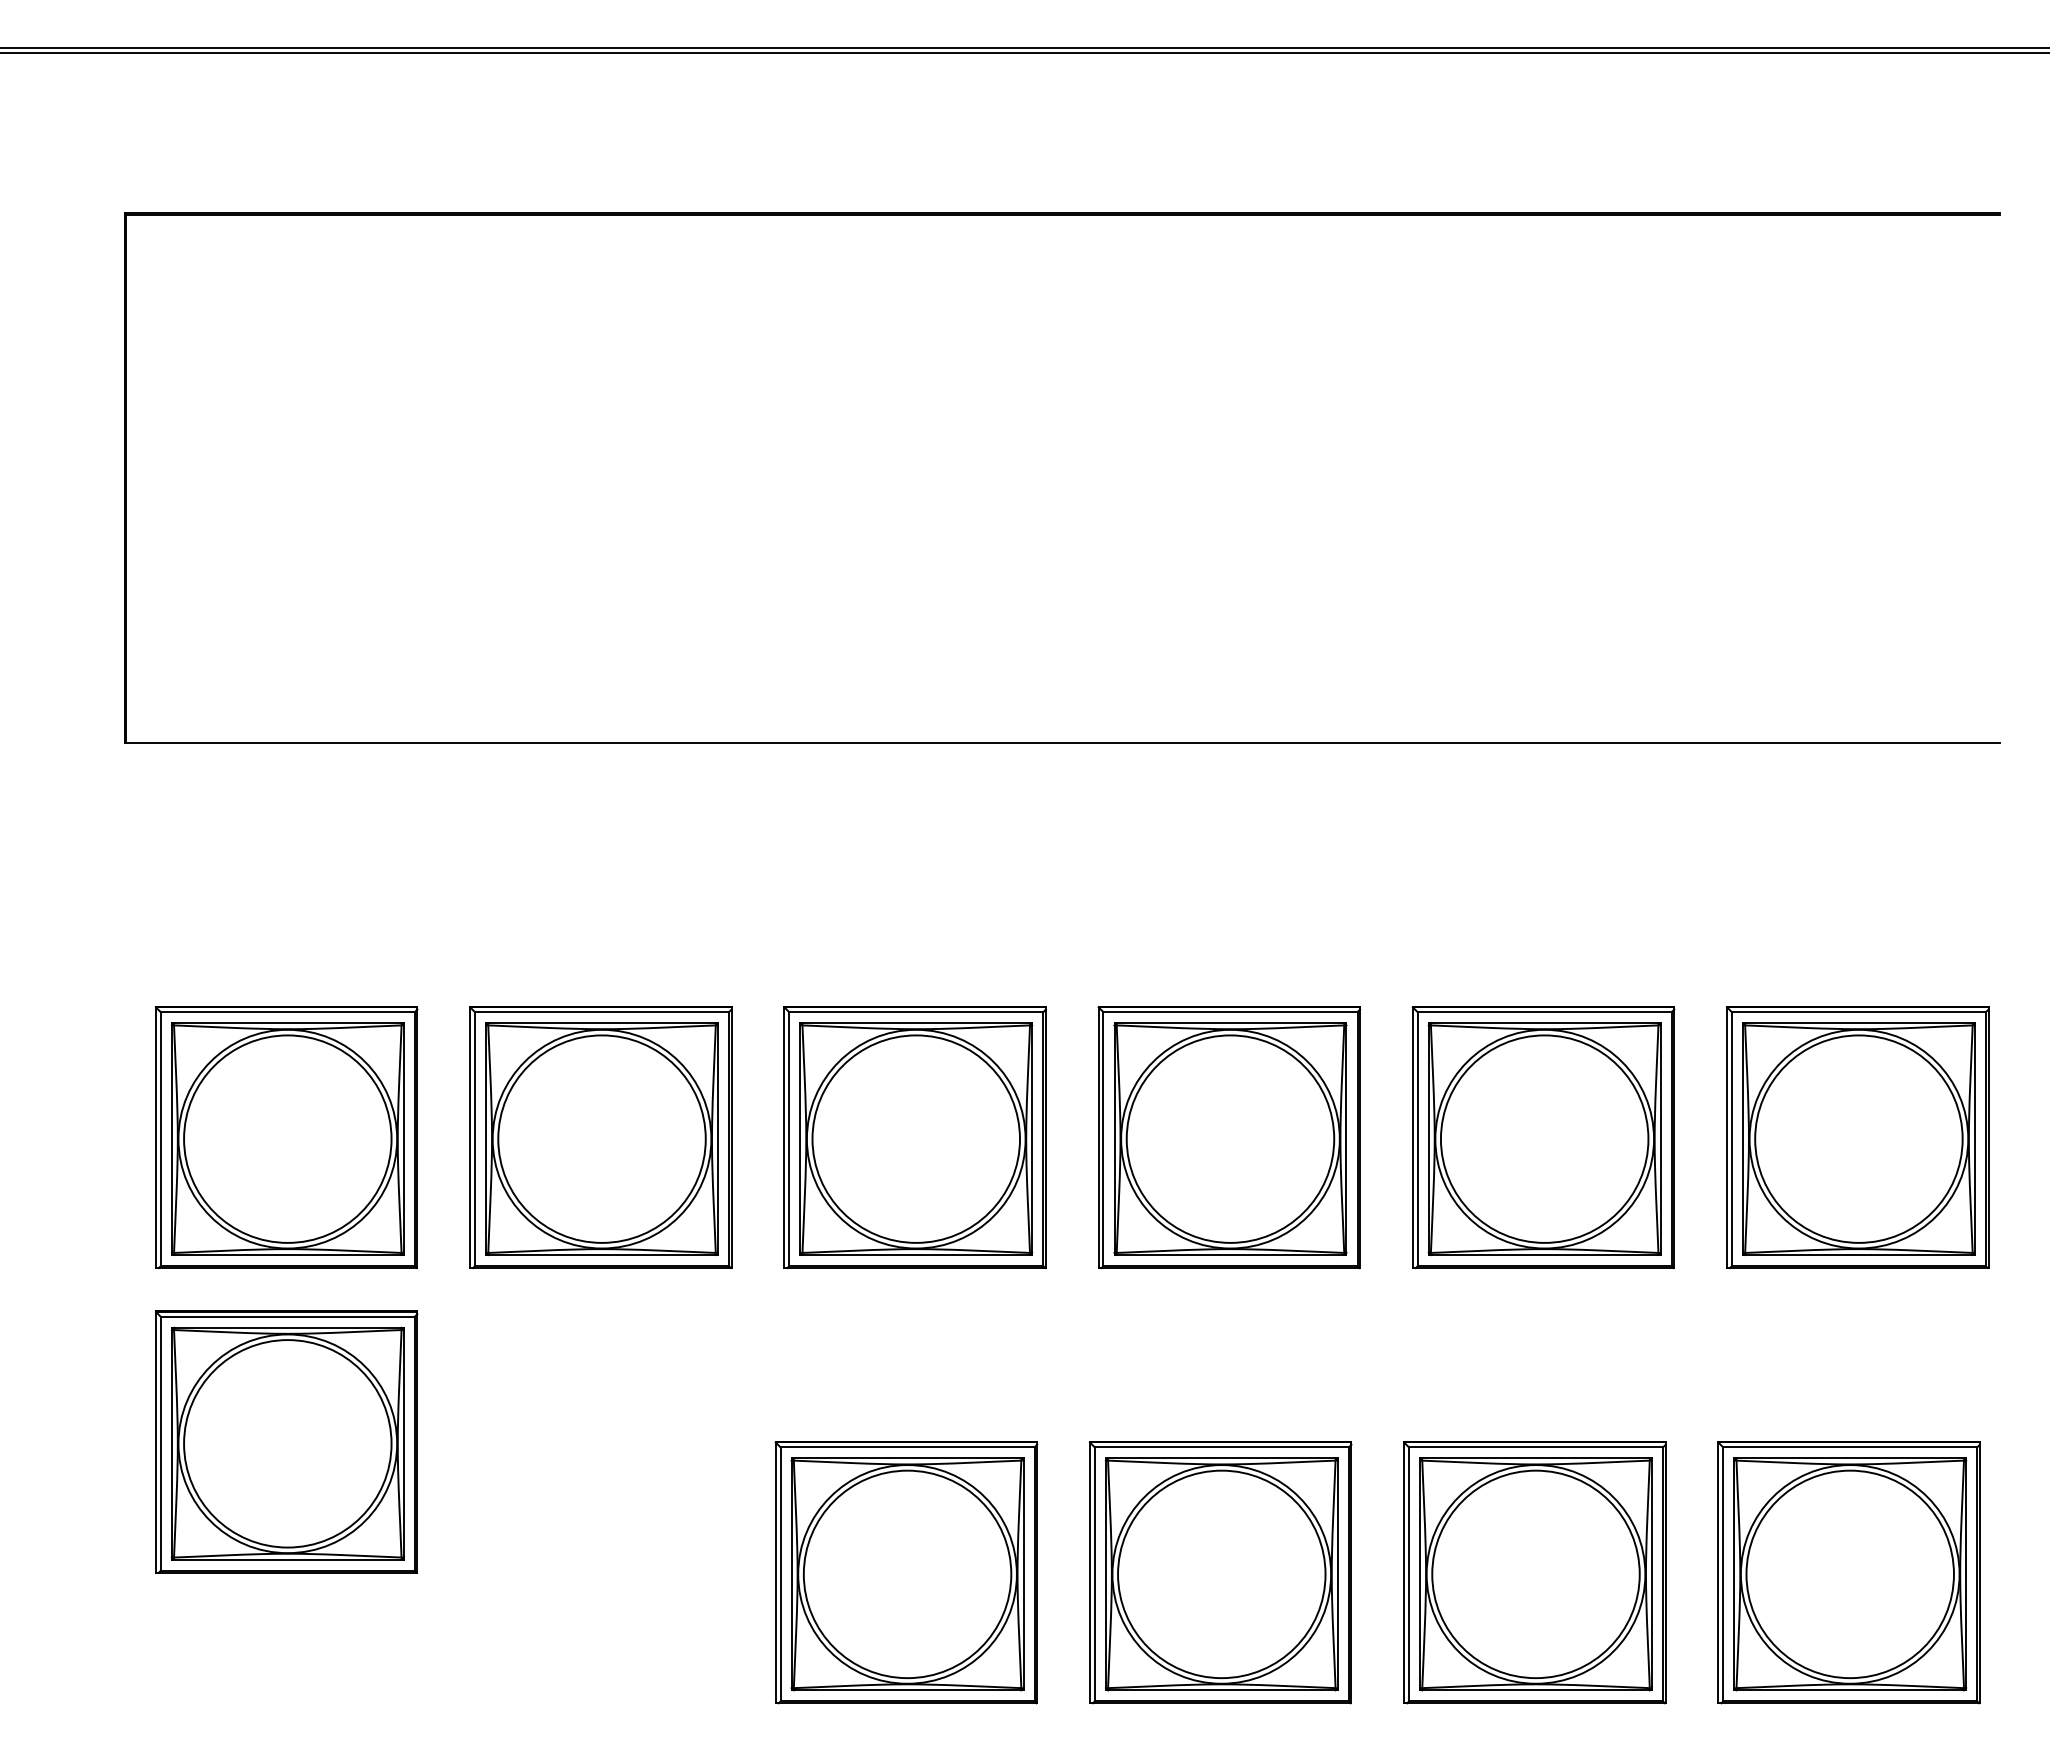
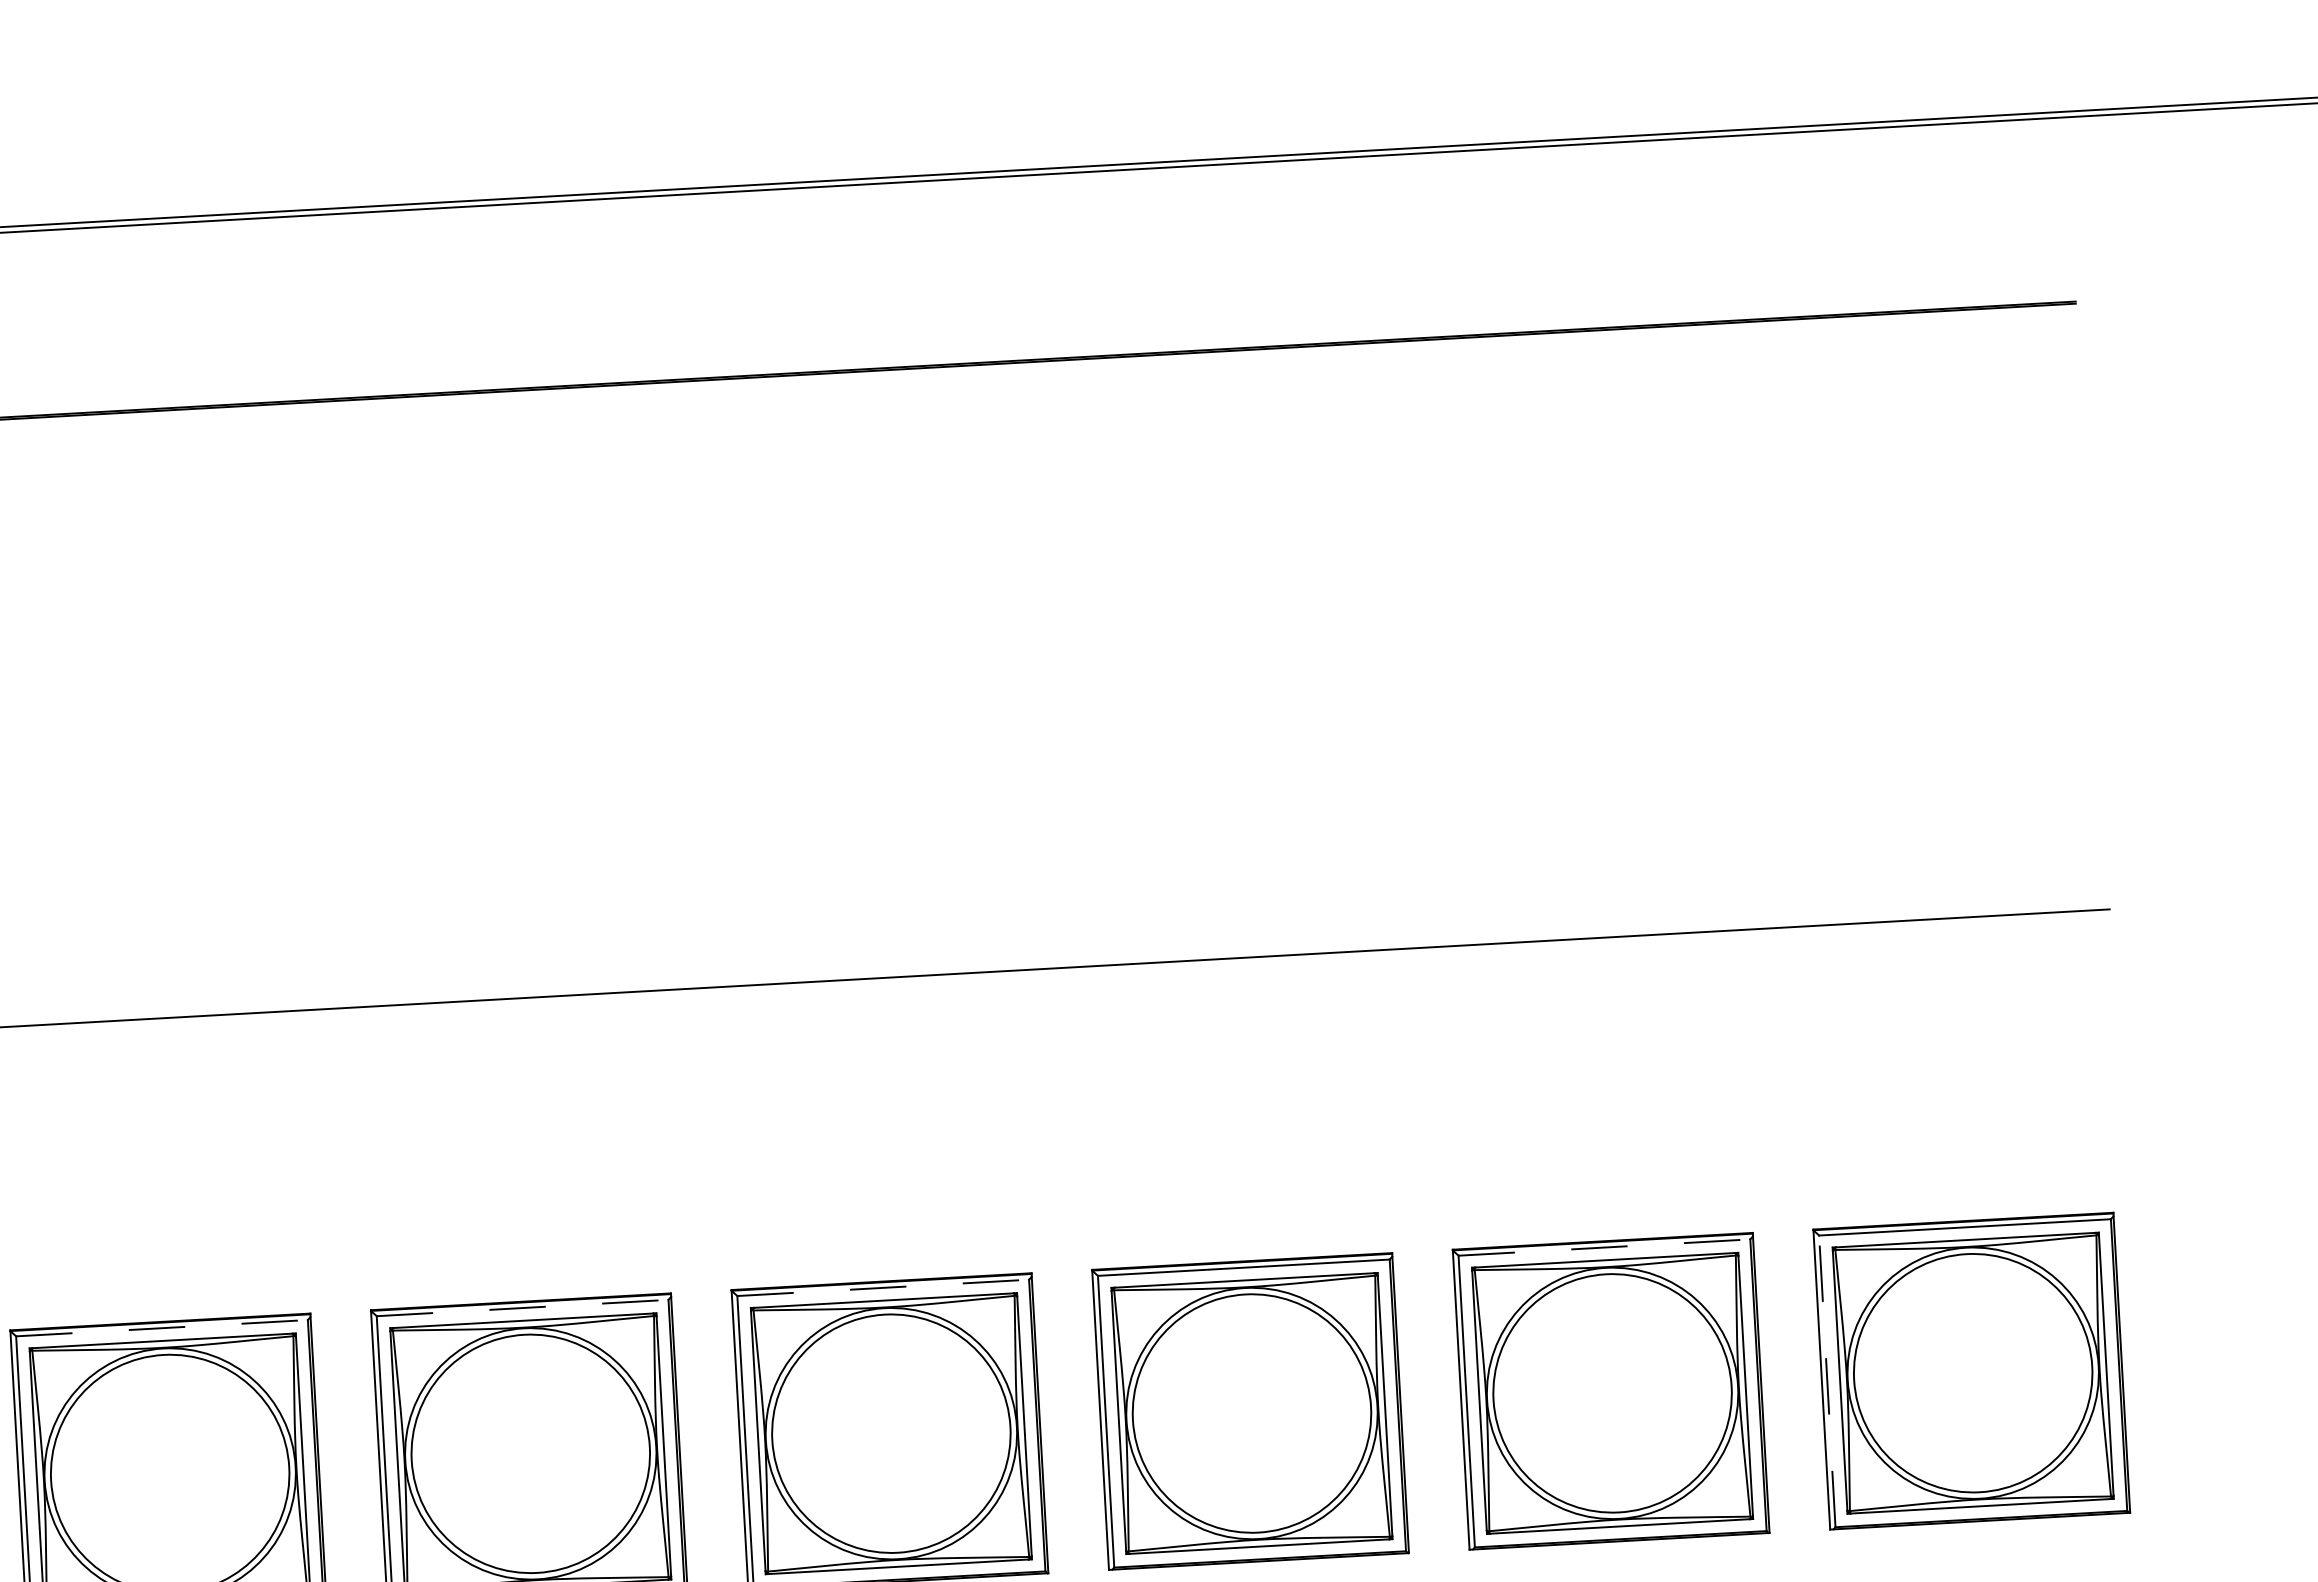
line: (288, 1012) -> (162, 1328), solid -> dashed
line: (602, 1012) -> (523, 1308), solid -> dashed
line: (916, 1012) -> (883, 1288), solid -> dashed
line: (1545, 1012) -> (1605, 1247), solid -> dashed
line: (1731, 1138) -> (1826, 1380), solid -> dashed

